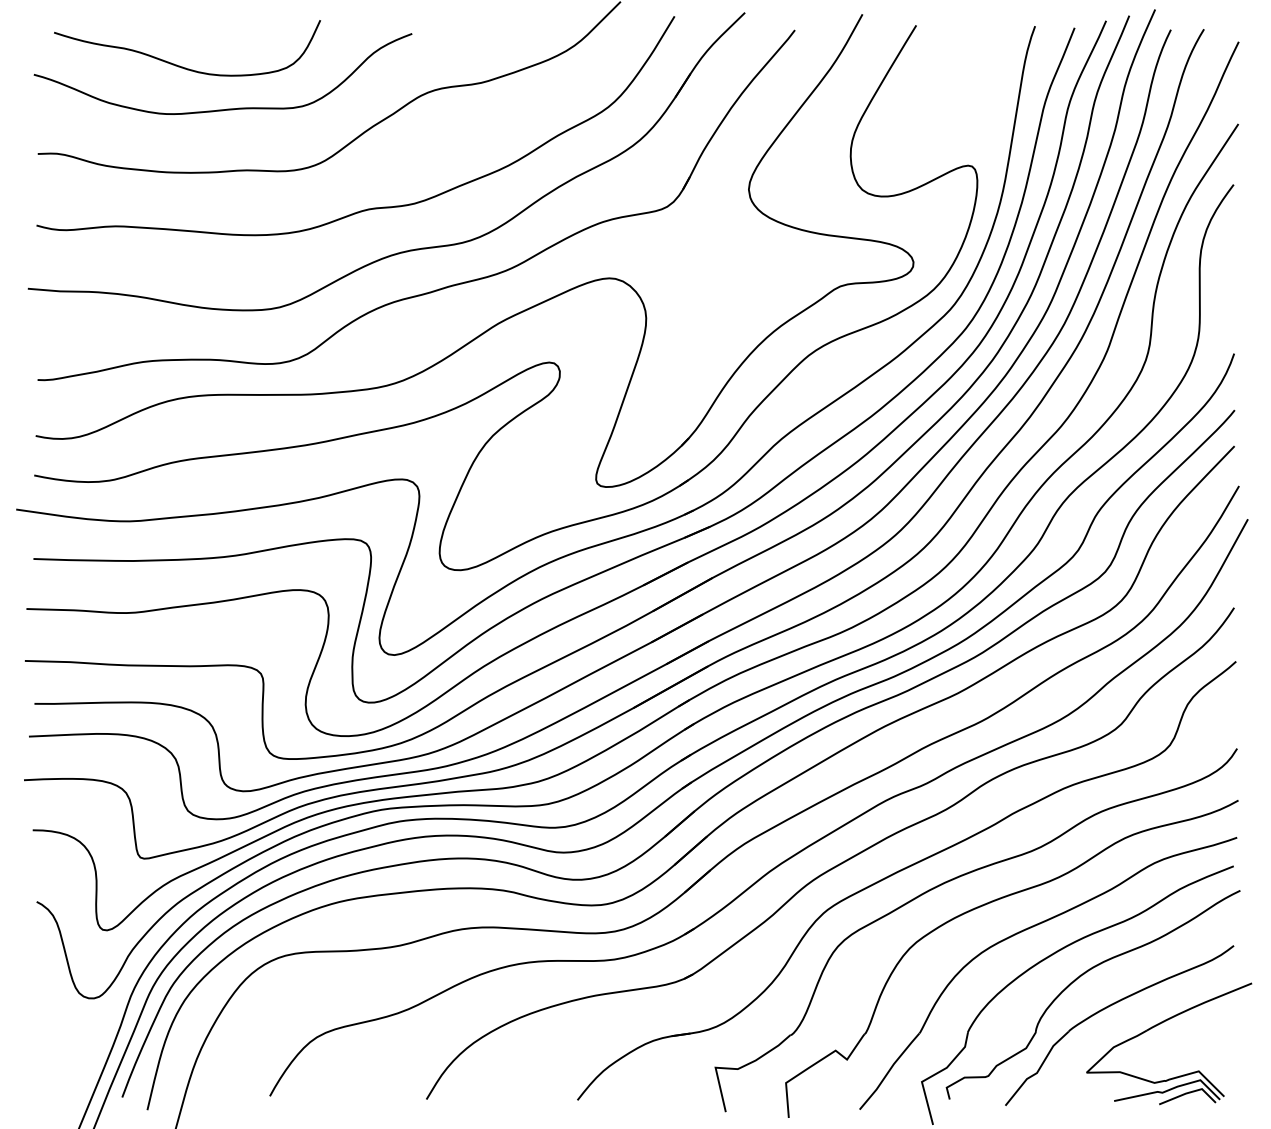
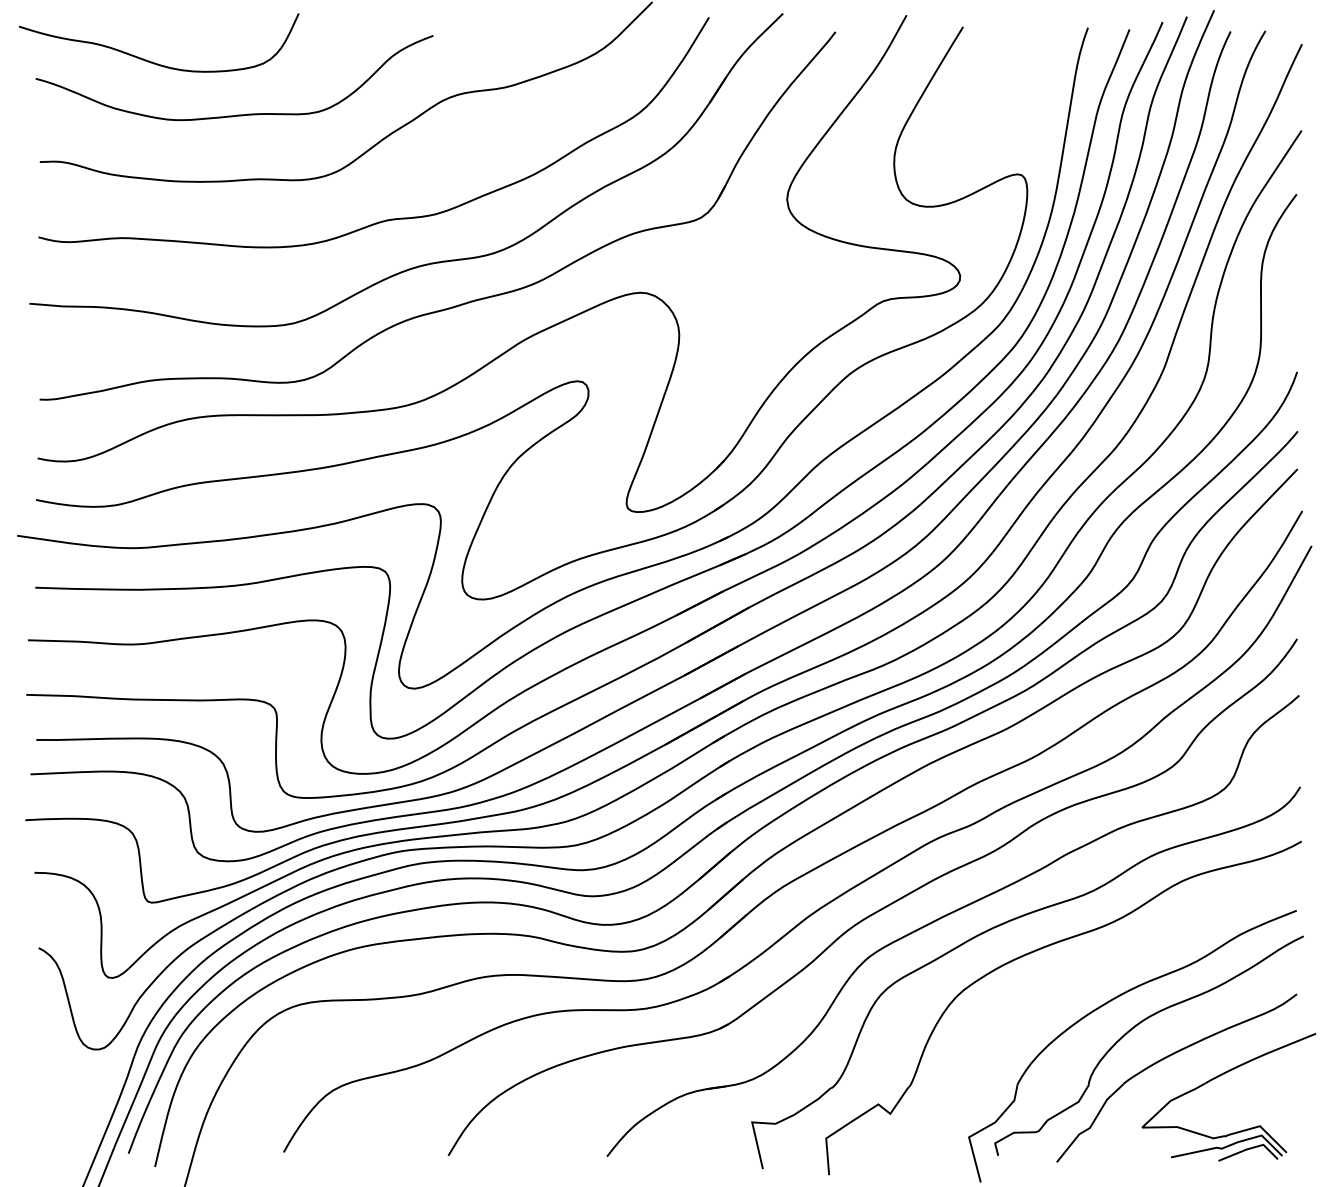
curve: (181, 65) -> (152, 61), moved
part: (1027, 929) -> (1080, 977), removed

